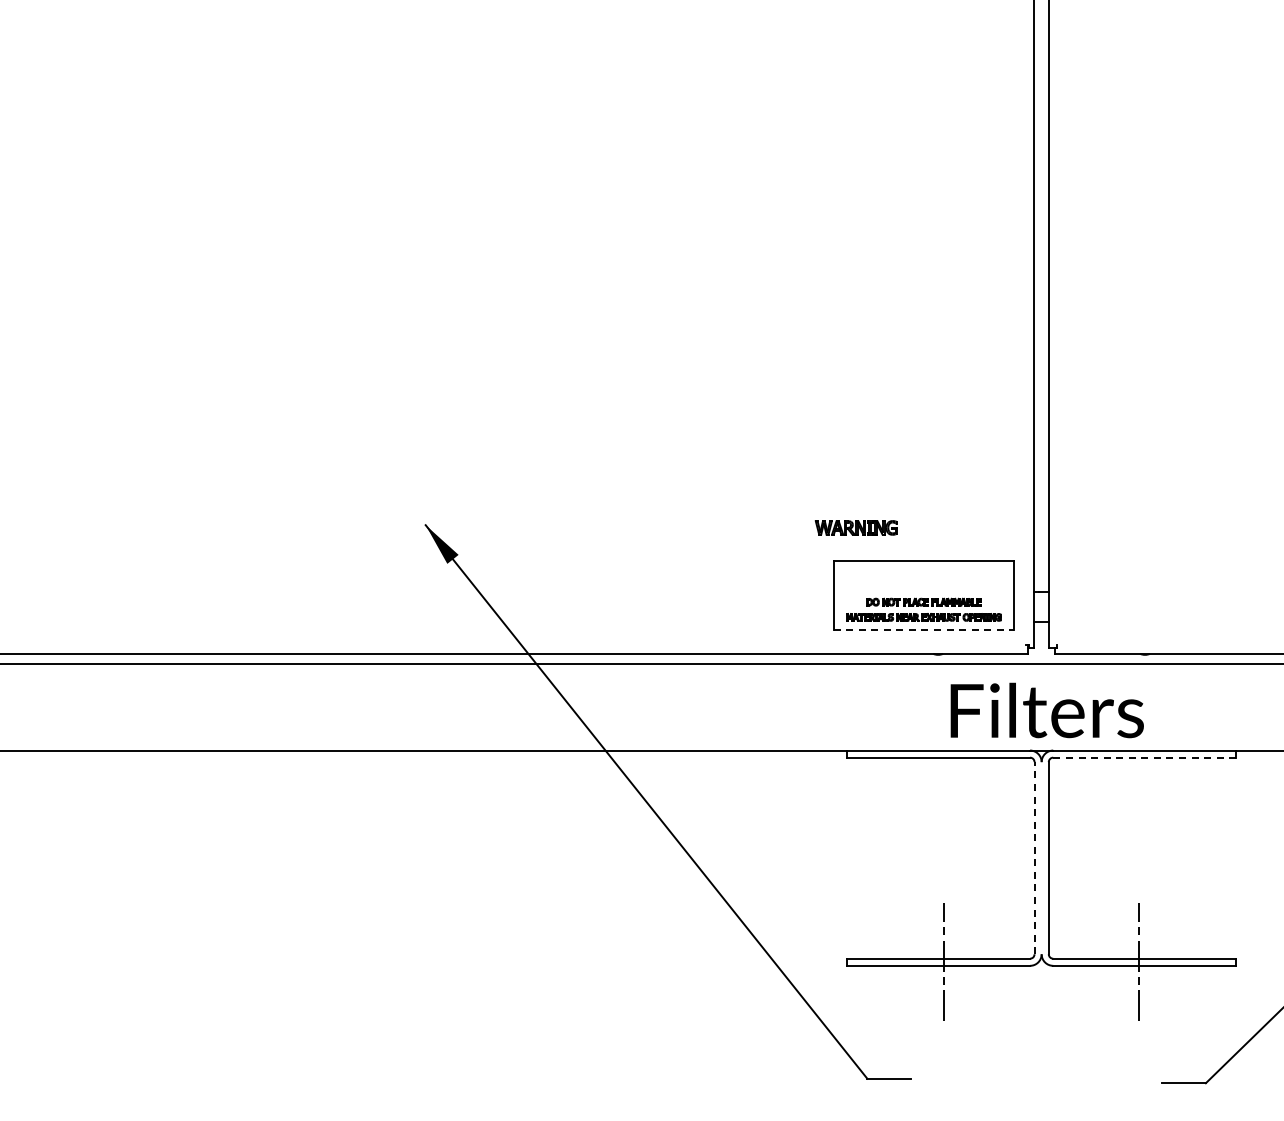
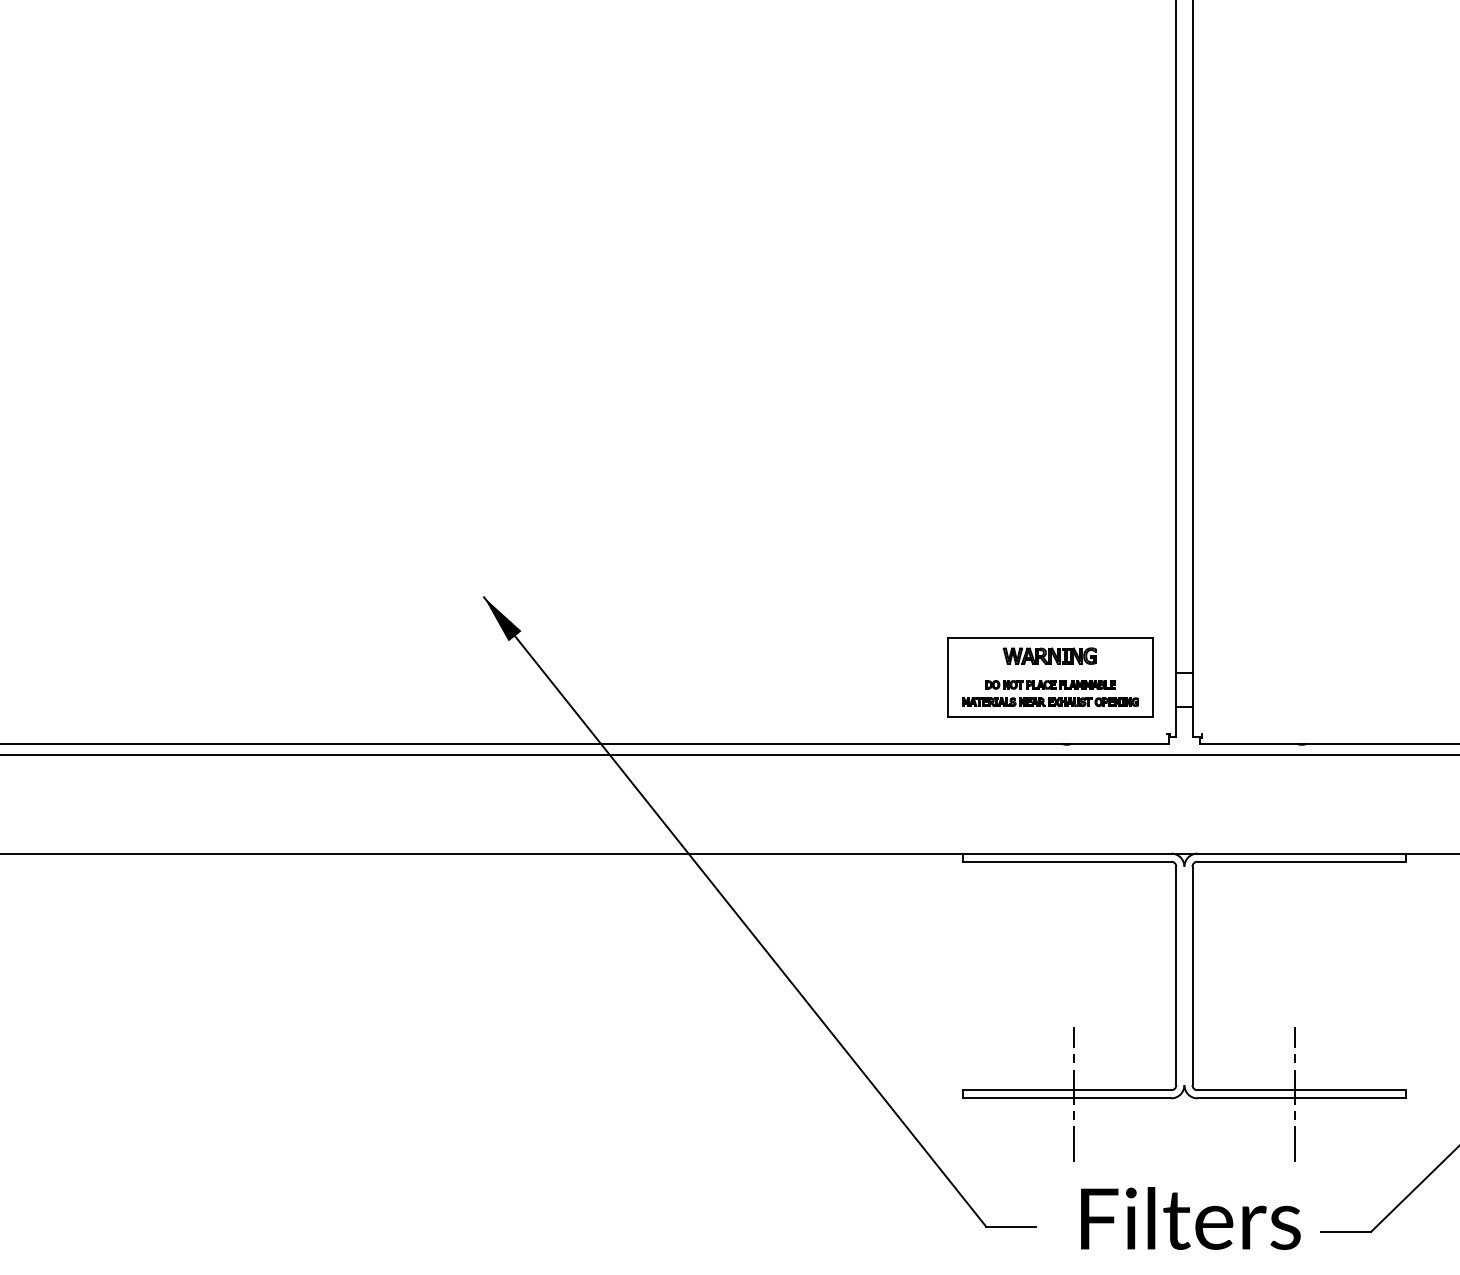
part: (855, 527) -> (1048, 655), moved
line: (924, 630) -> (1051, 717), dashed -> solid
text: (1046, 710) -> (1189, 1218), moved
line: (1144, 757) -> (1301, 861), dashed -> solid
line: (1034, 857) -> (1176, 975), dashed -> solid

